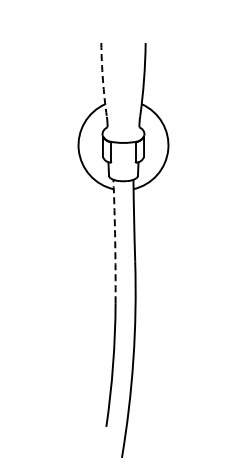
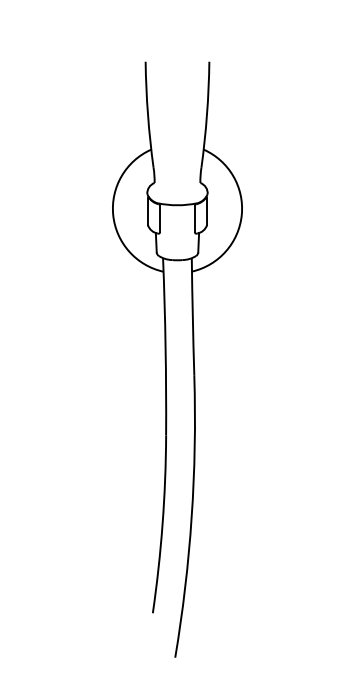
arc: (102, 80) -> (147, 115), dashed -> solid
arc: (115, 241) -> (166, 346), dashed -> solid

